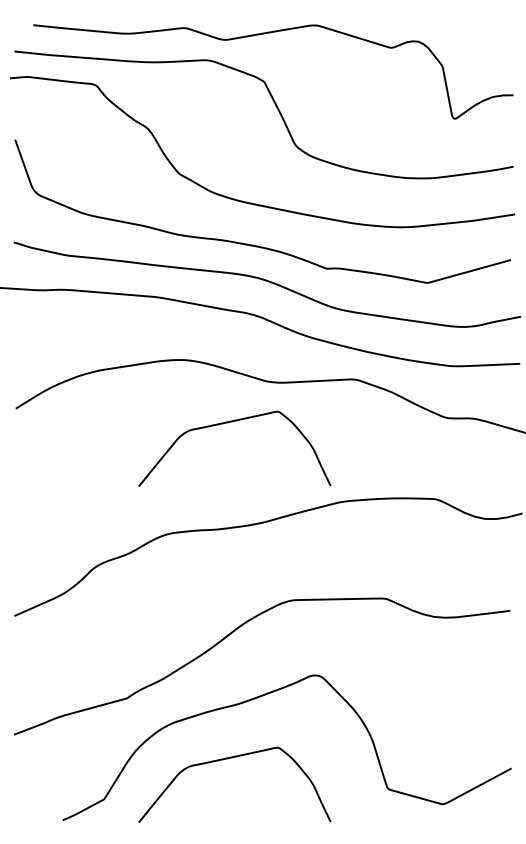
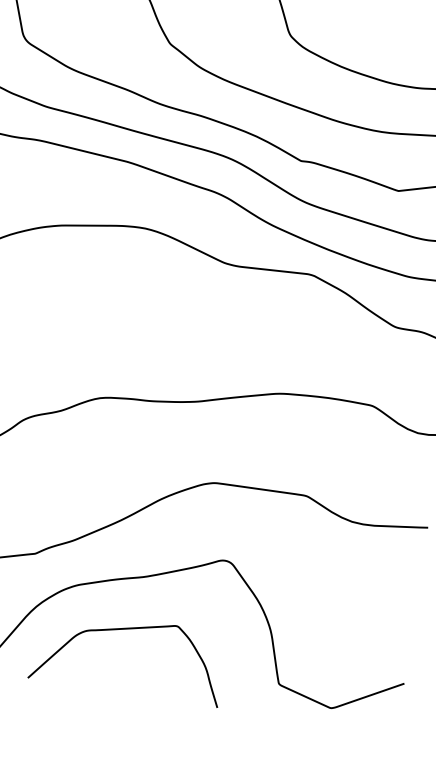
curve: (227, 423) -> (178, 298), removed

